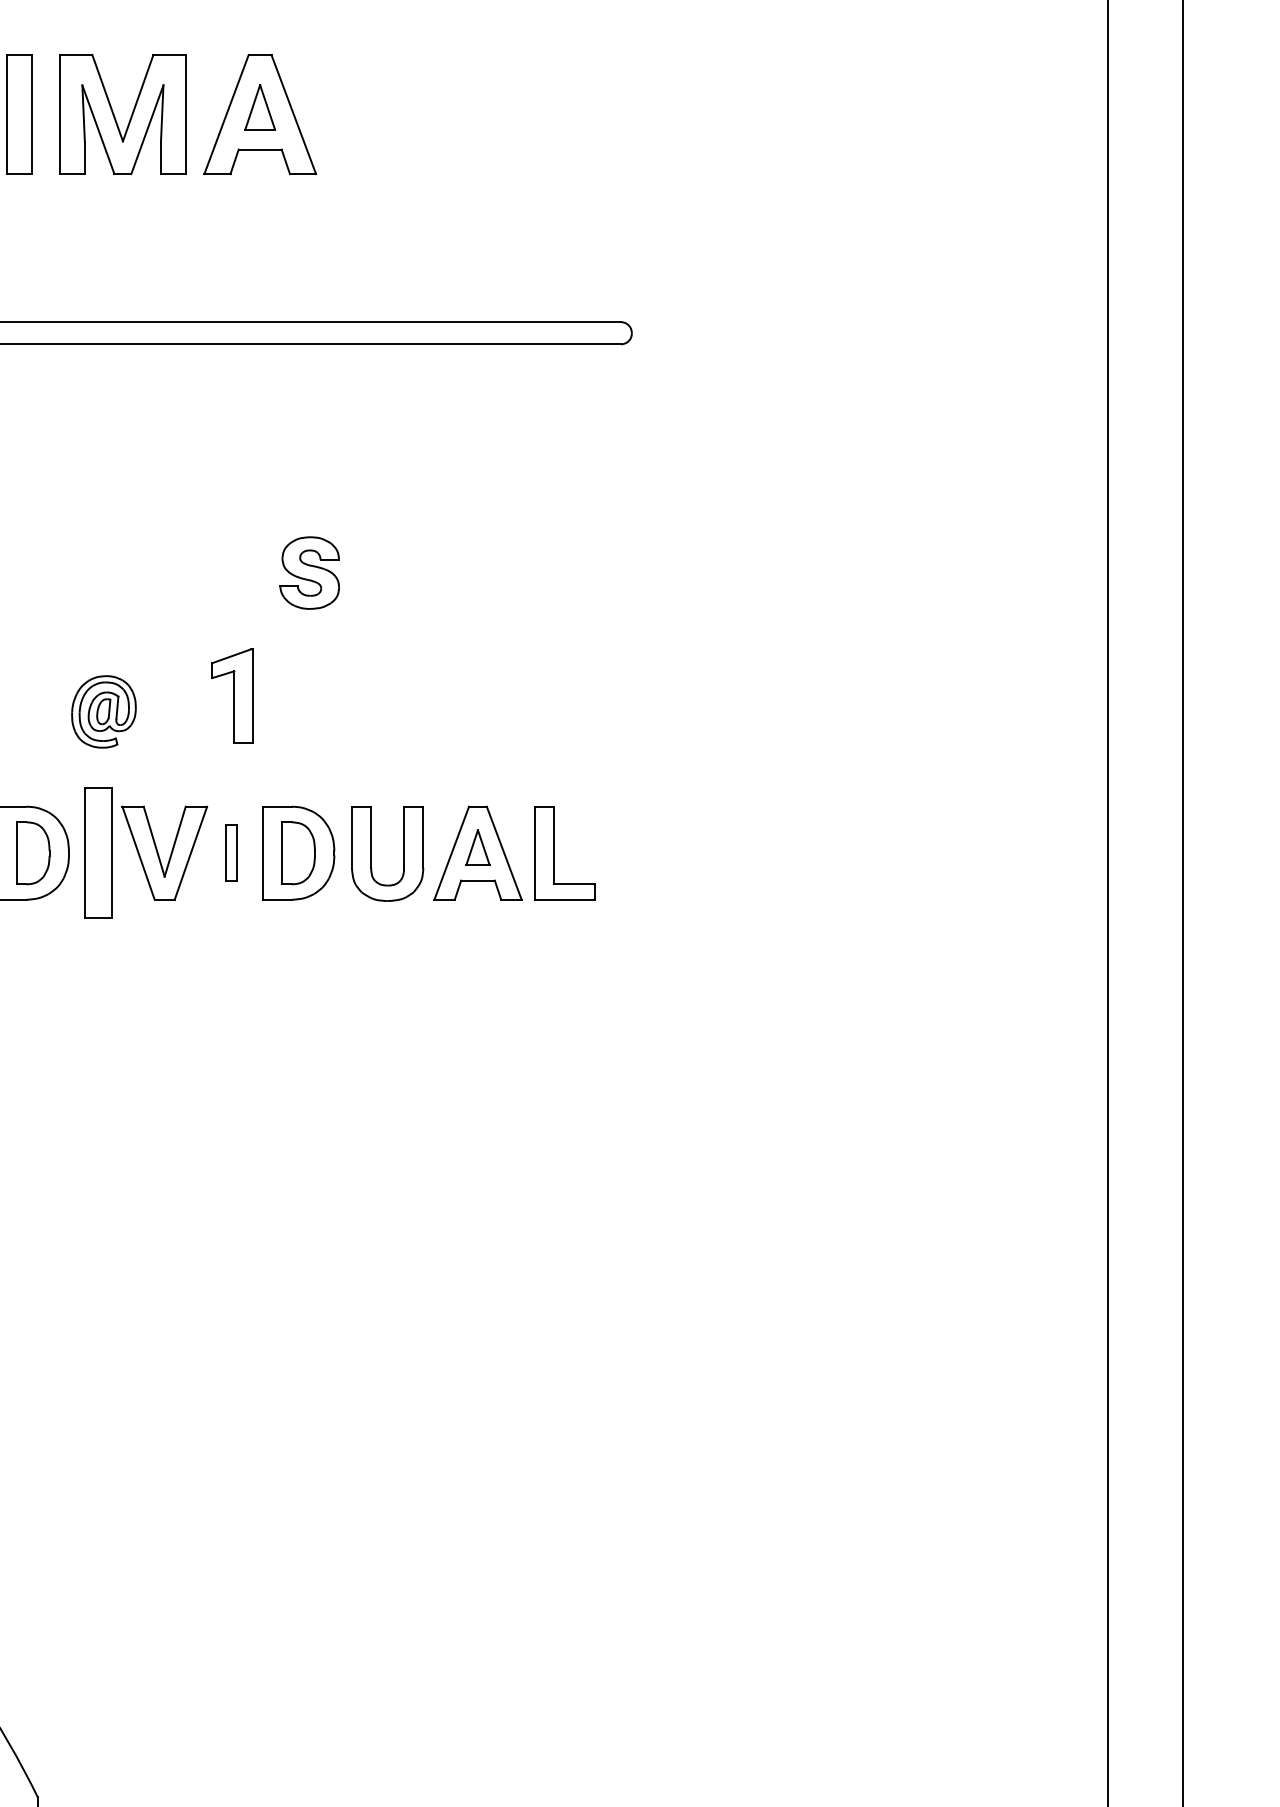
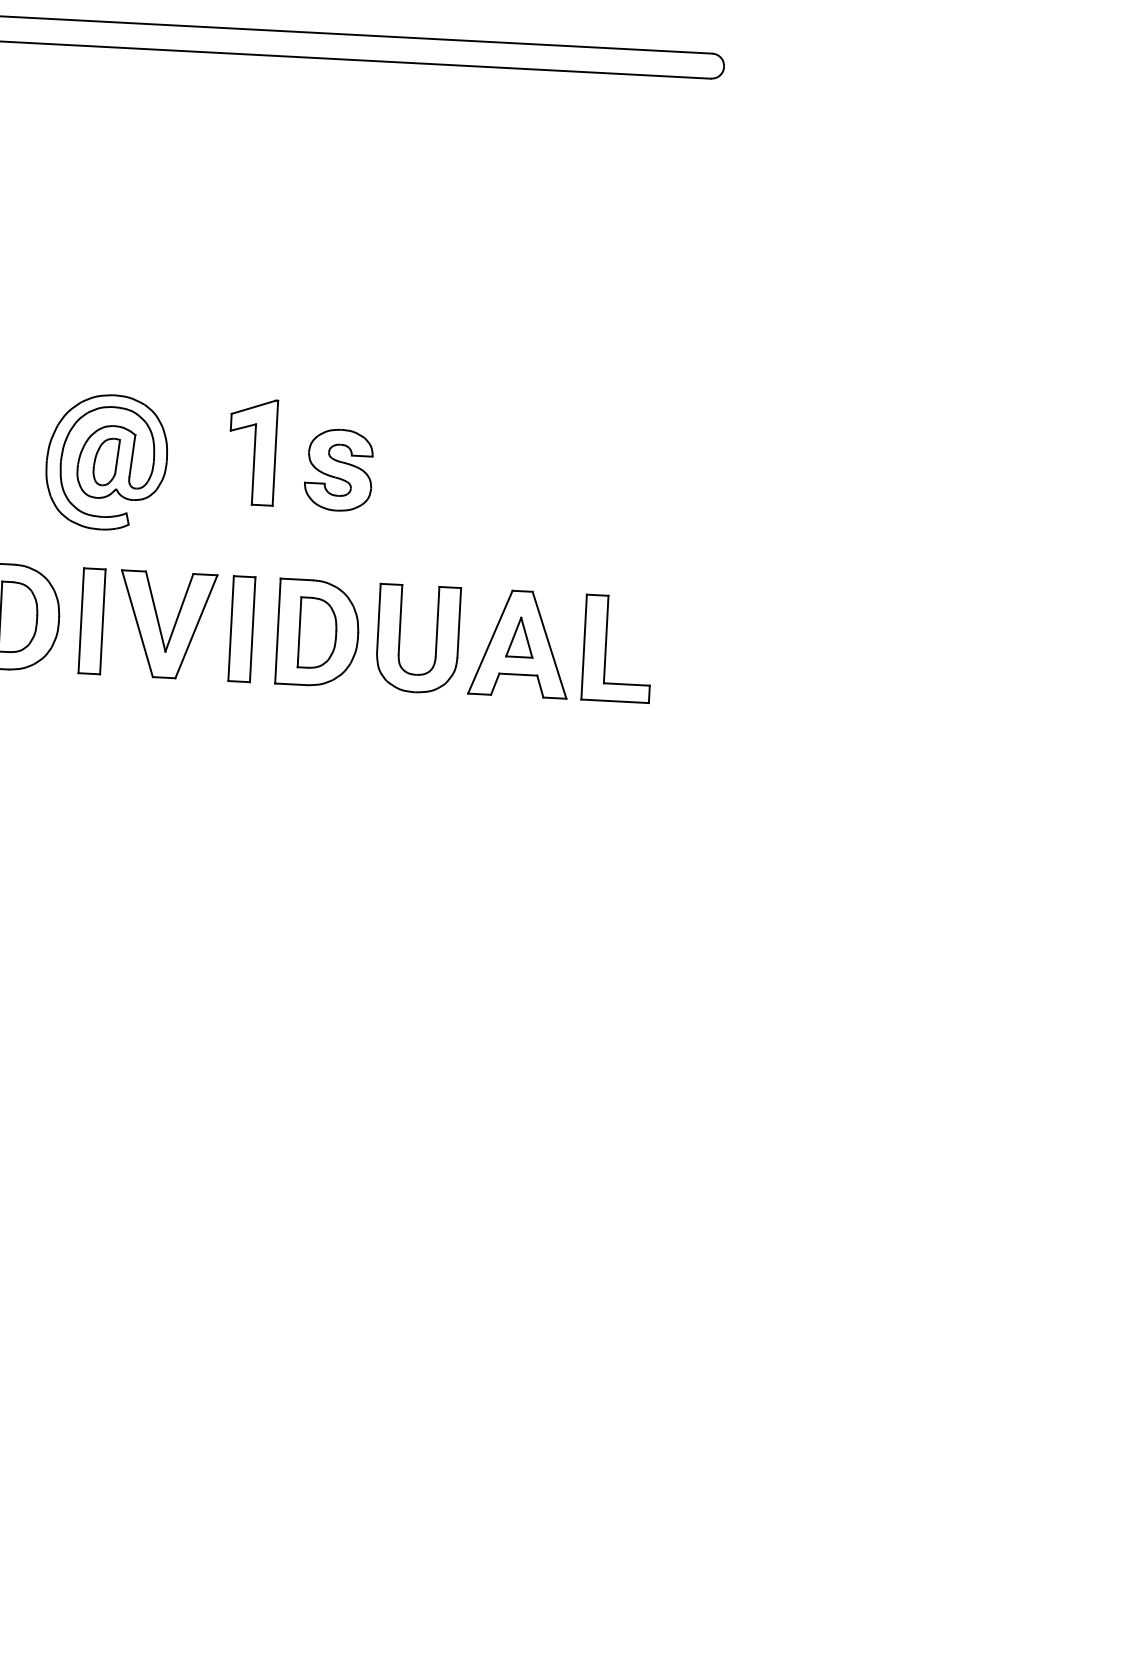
part: (309, 572) -> (338, 469), moved
part: (103, 711) -> (106, 461), size x1.67
part: (98, 853) -> (92, 621), size x0.71
part: (231, 853) -> (242, 629), size x1.67

